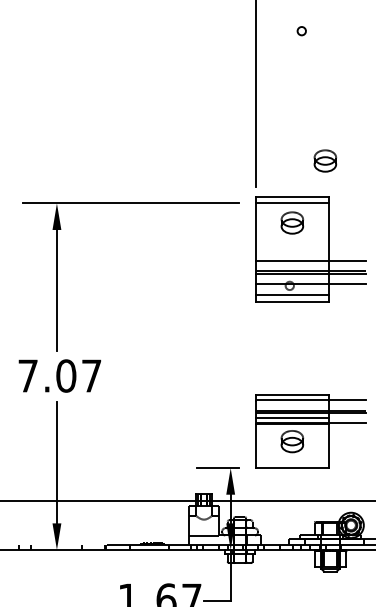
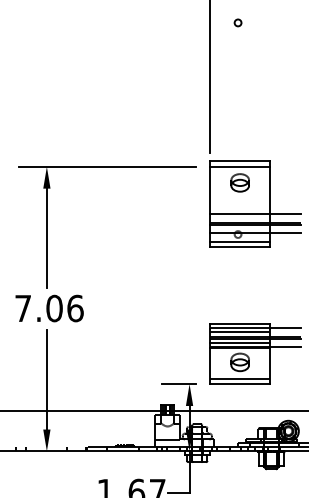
circle: (301, 31) -> (237, 23), moved
part: (325, 160) -> (267, 131), removed
text: (91, 375) -> (75, 308), 7.07 -> 7.06
line: (292, 404) -> (240, 331), added
line: (292, 461) -> (240, 378), added

